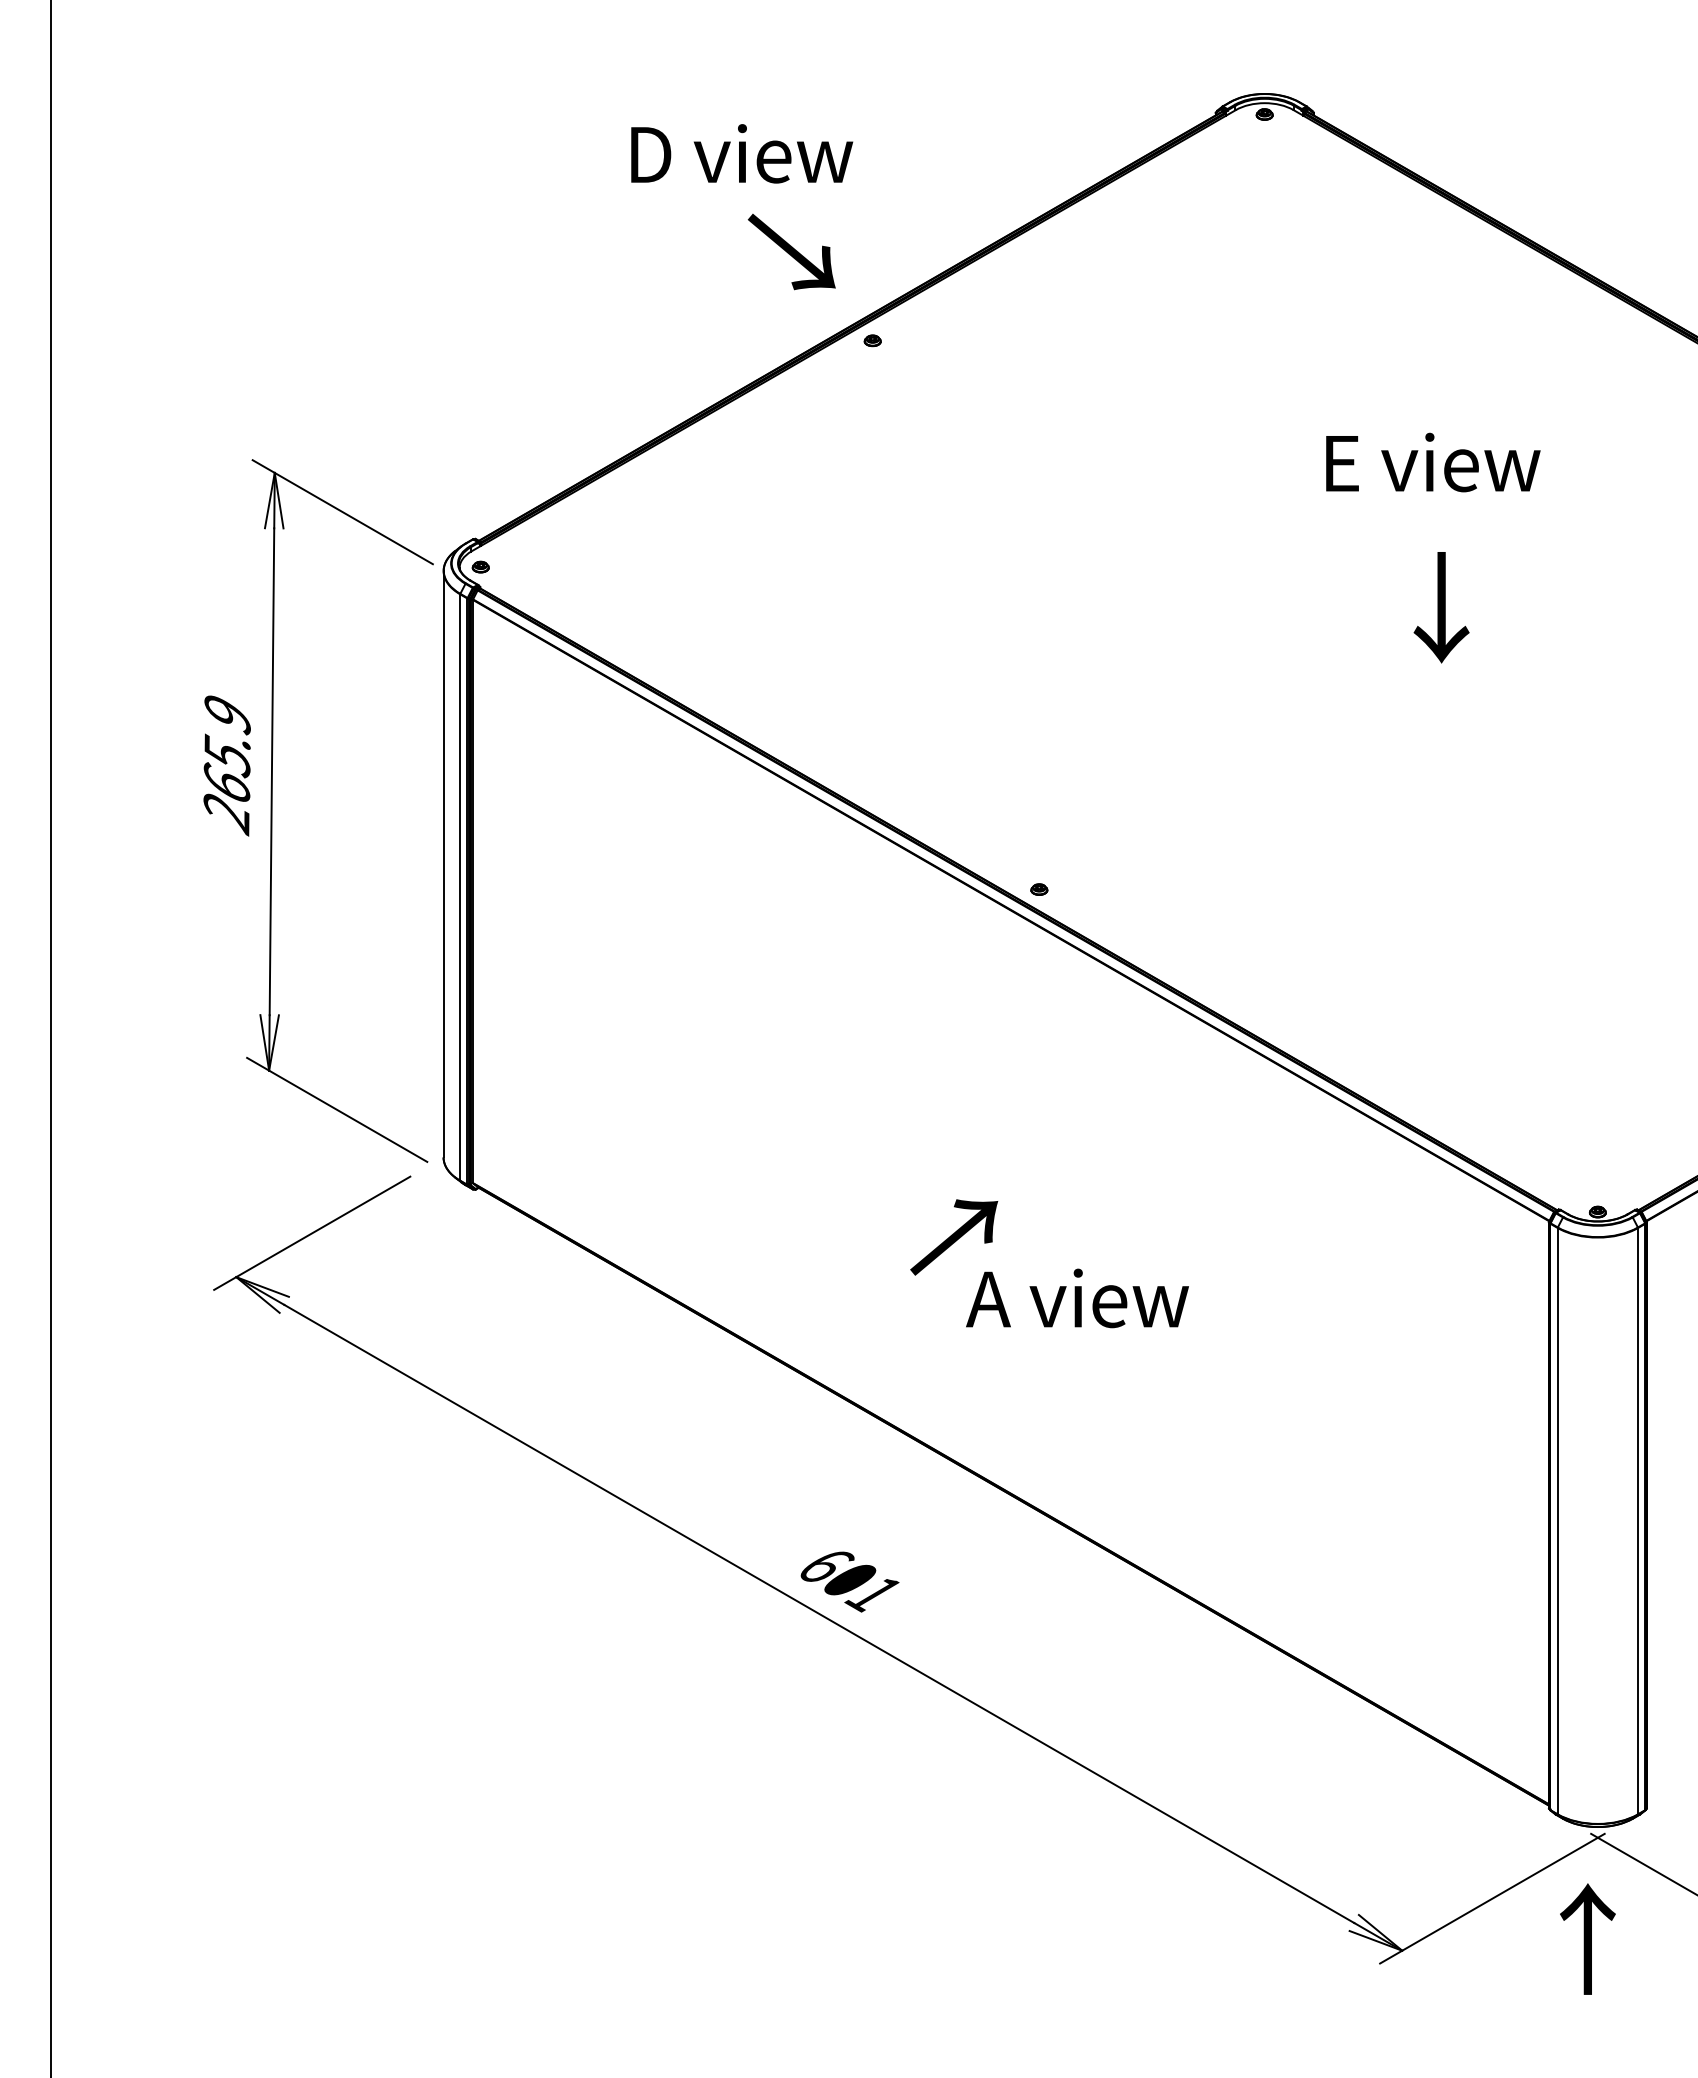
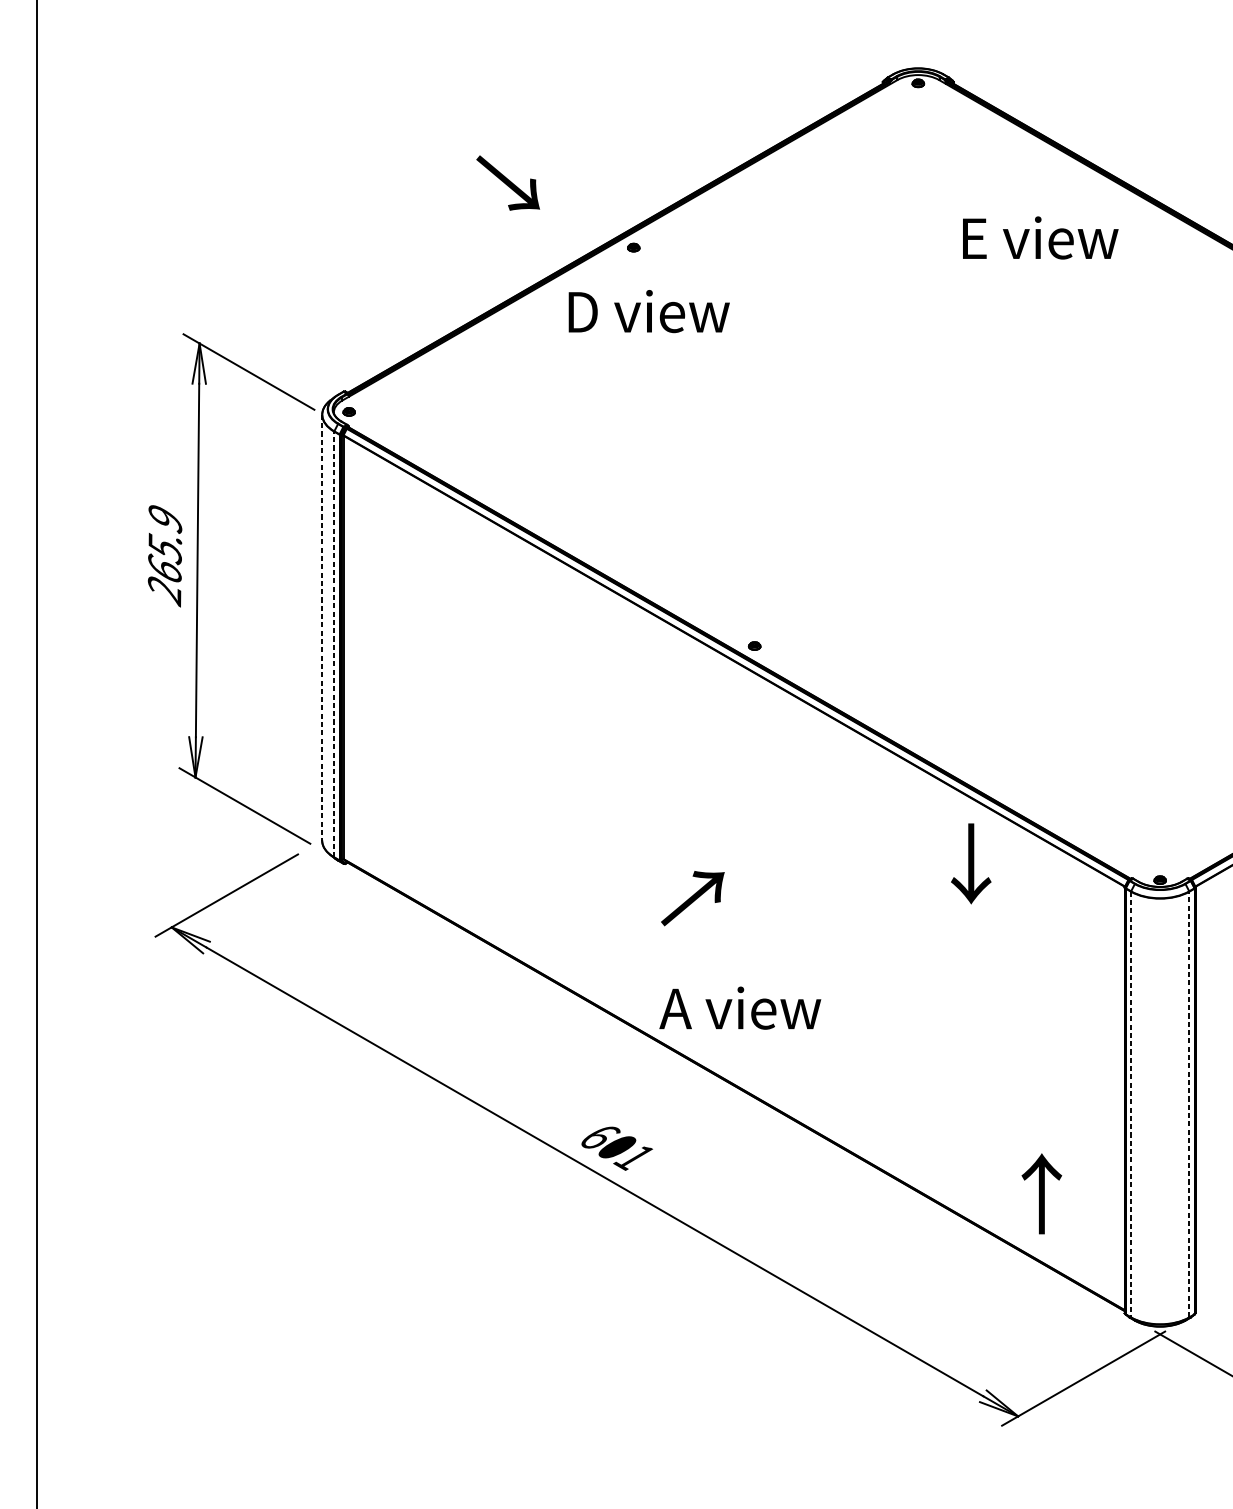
text: (742, 153) -> (649, 311), moved
text: (791, 251) -> (507, 182), moved
text: (1433, 462) -> (1040, 237), moved
text: (1441, 607) -> (971, 863), moved
line: (443, 864) -> (322, 627), solid -> dashed
line: (460, 887) -> (334, 644), solid -> dashed
text: (1077, 1298) -> (740, 1008), moved
line: (1638, 1520) -> (1189, 1104), solid -> dashed
line: (1557, 1521) -> (1130, 1104), solid -> dashed
text: (1587, 1938) -> (1041, 1193), moved

